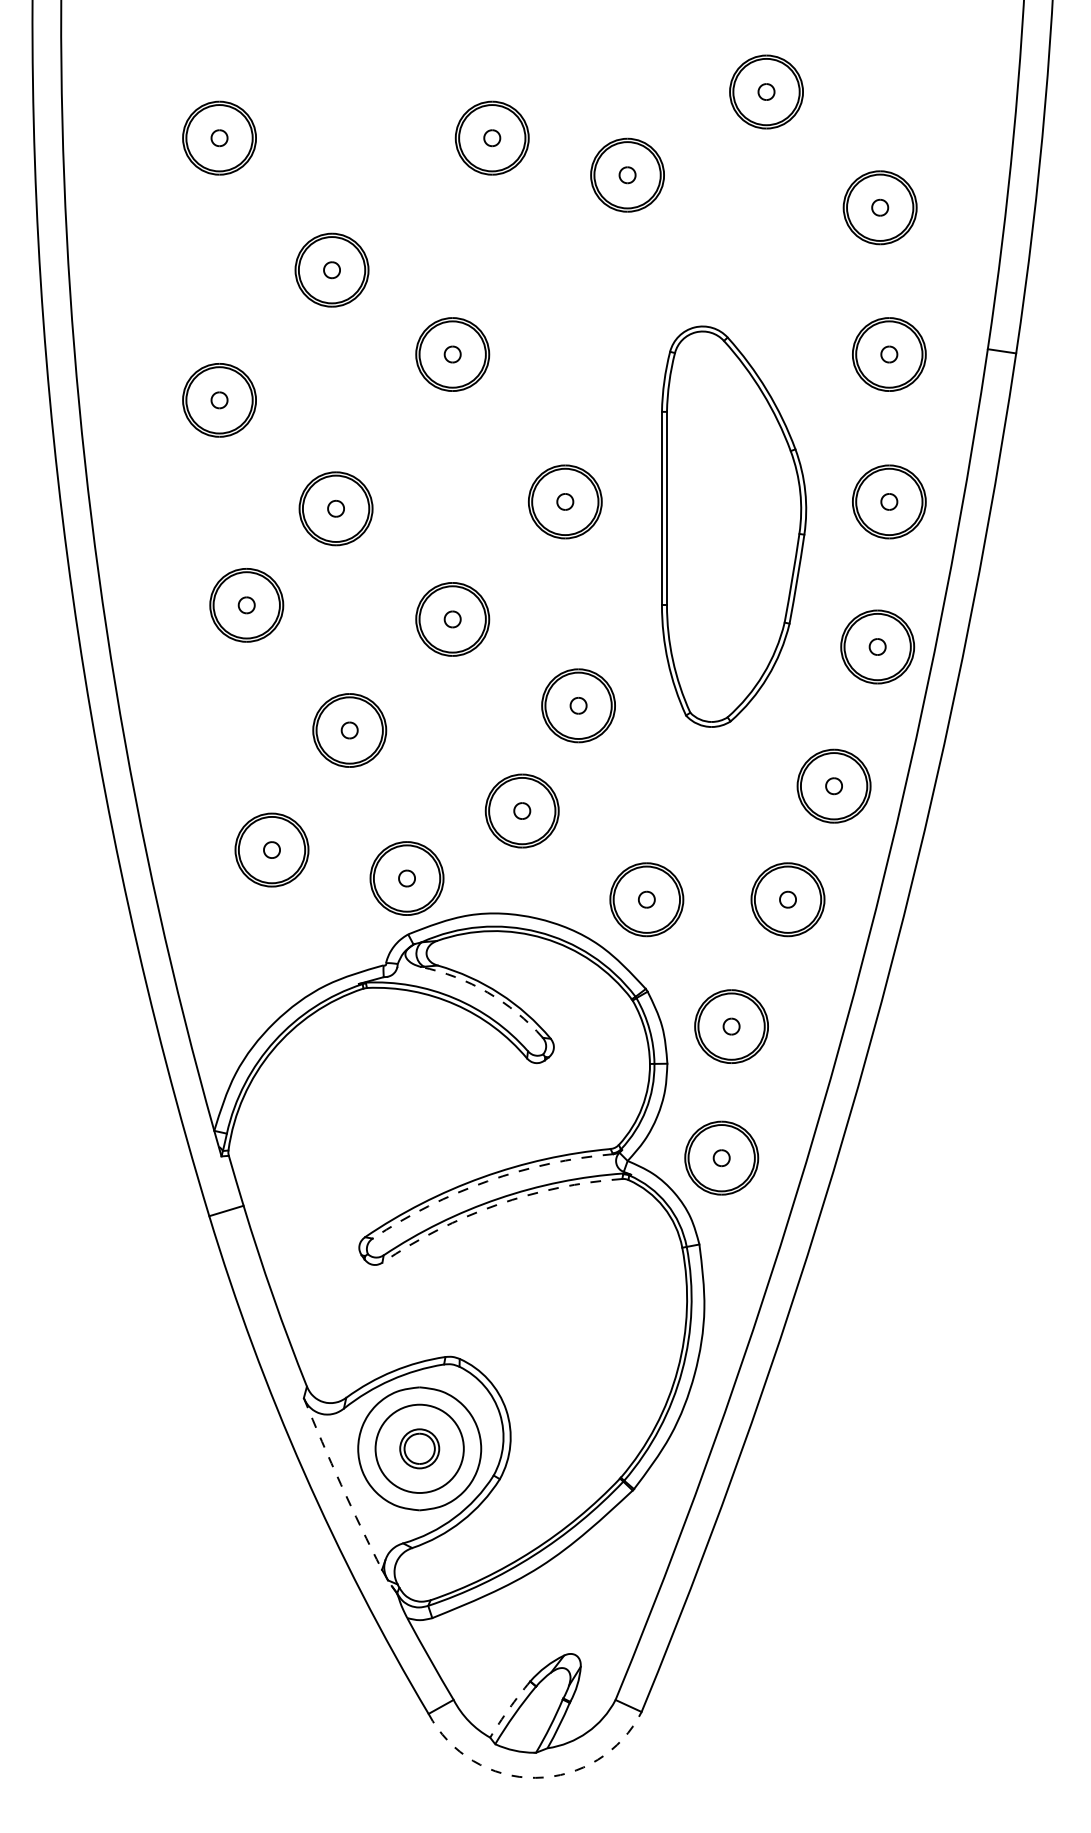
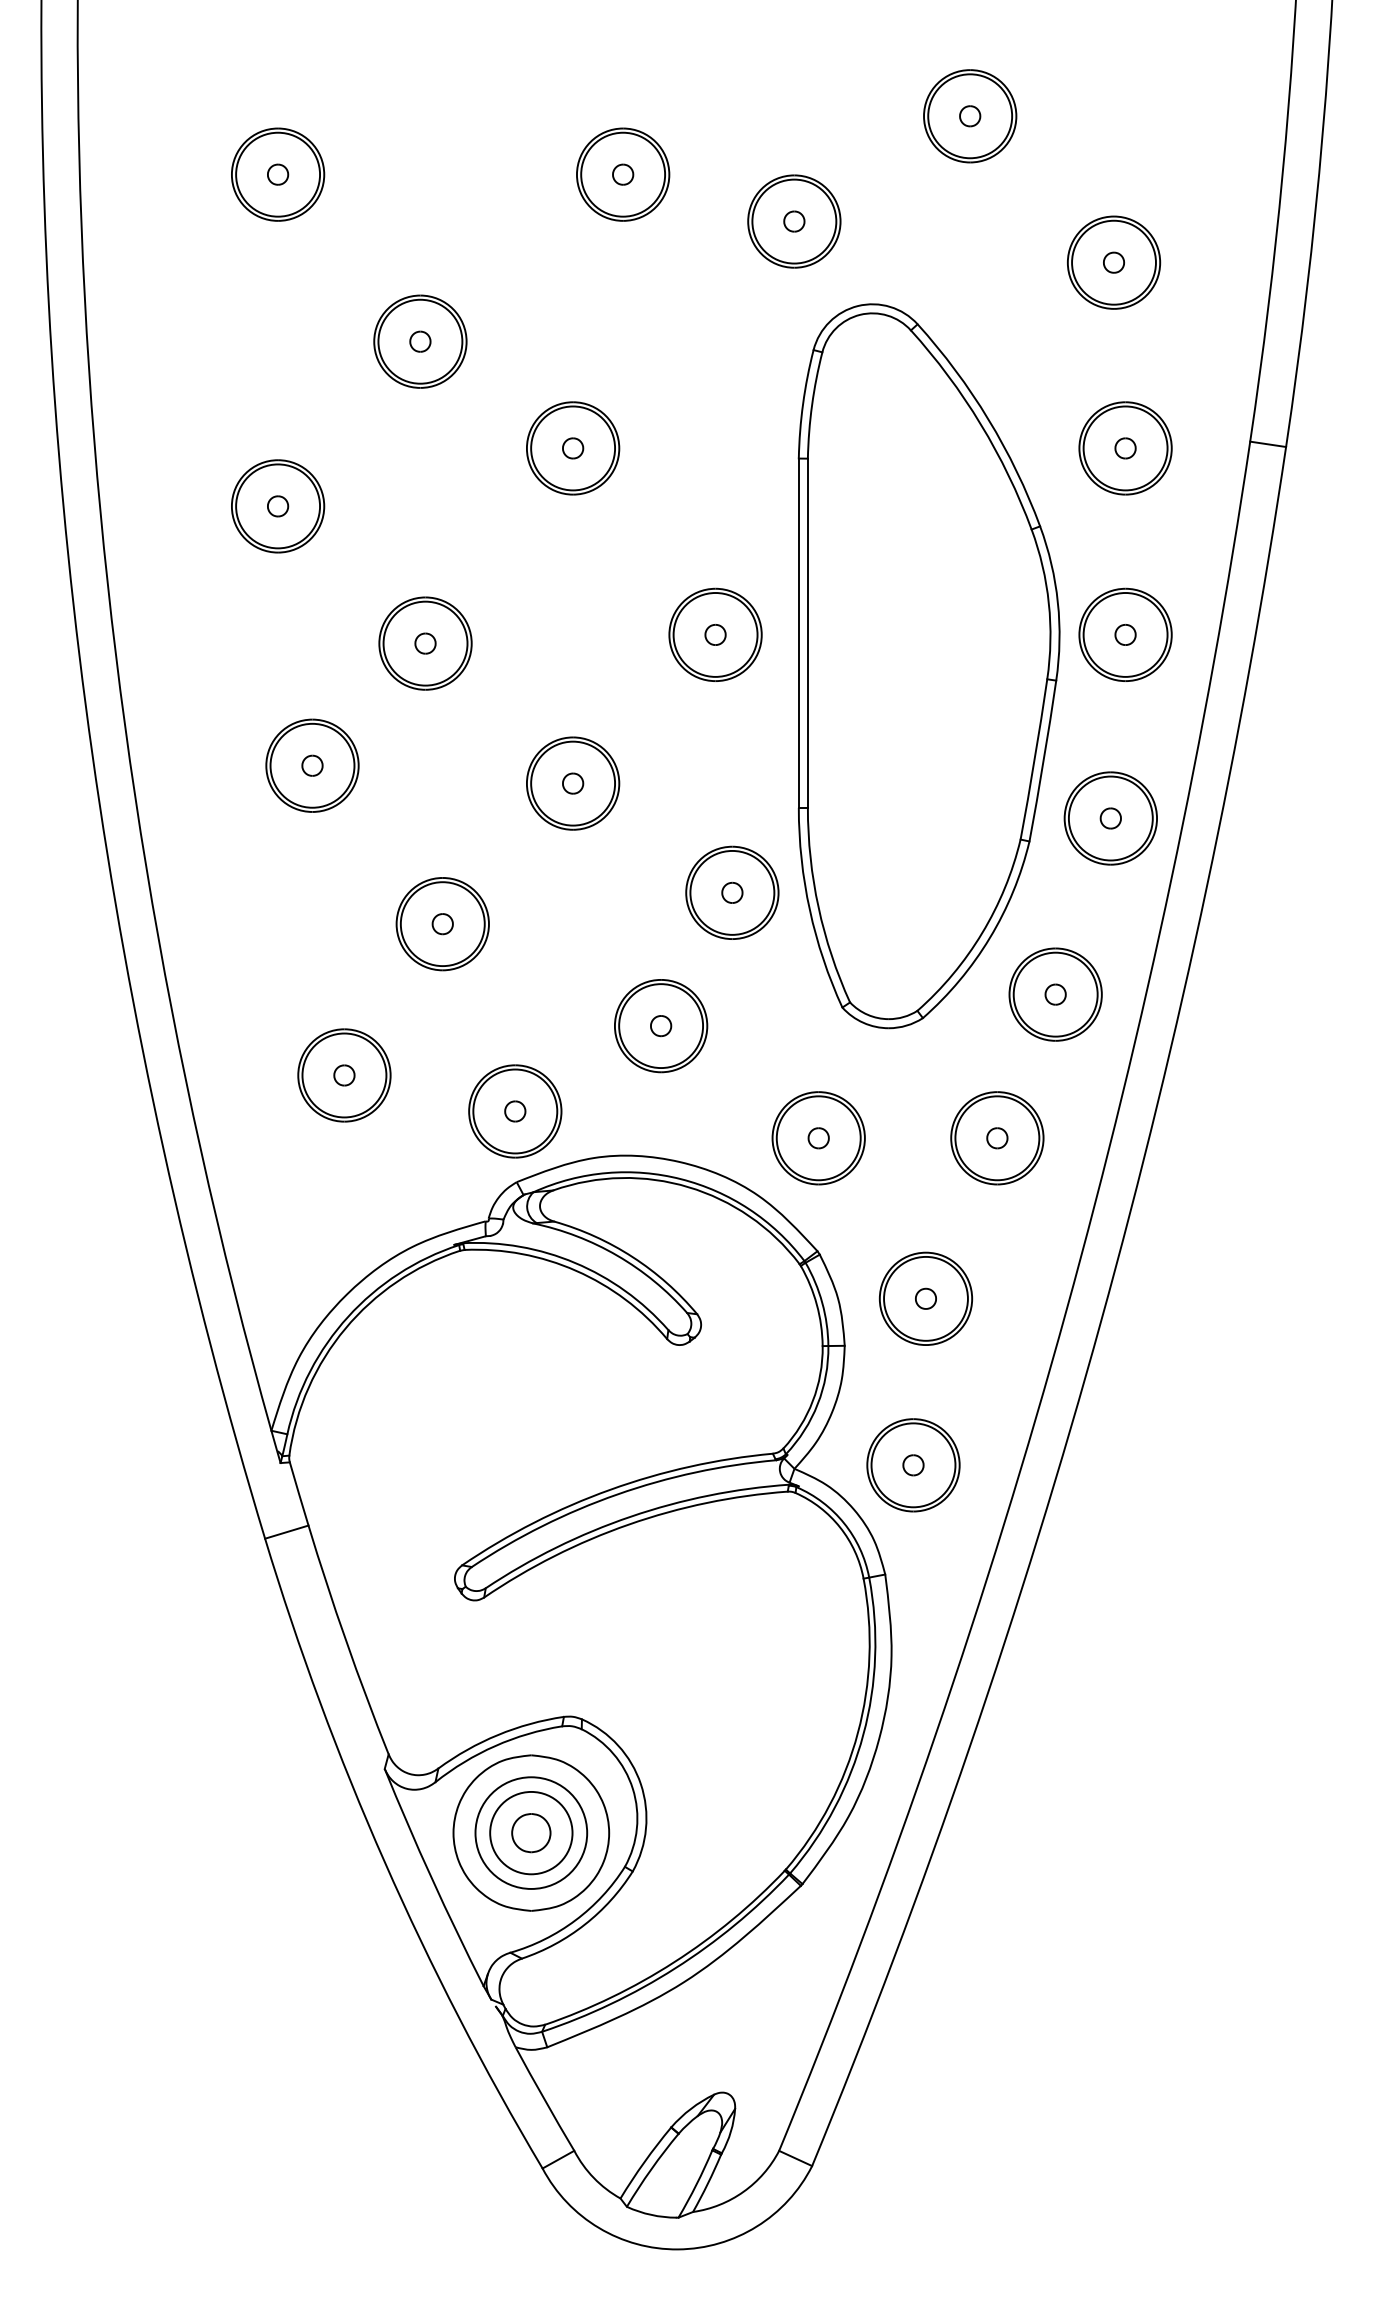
part: (733, 526) -> (928, 666), size x1.43
arc: (487, 992) -> (617, 1255), dashed -> solid
arc: (487, 1181) -> (617, 1494), dashed -> solid
arc: (496, 1204) -> (628, 1524), dashed -> solid
circle: (419, 1448) -> (531, 1832), size x1.67
arc: (340, 1484) -> (431, 1878), dashed -> solid
arc: (509, 1709) -> (644, 2162), dashed -> solid
arc: (536, 1777) -> (678, 2249), dashed -> solid

